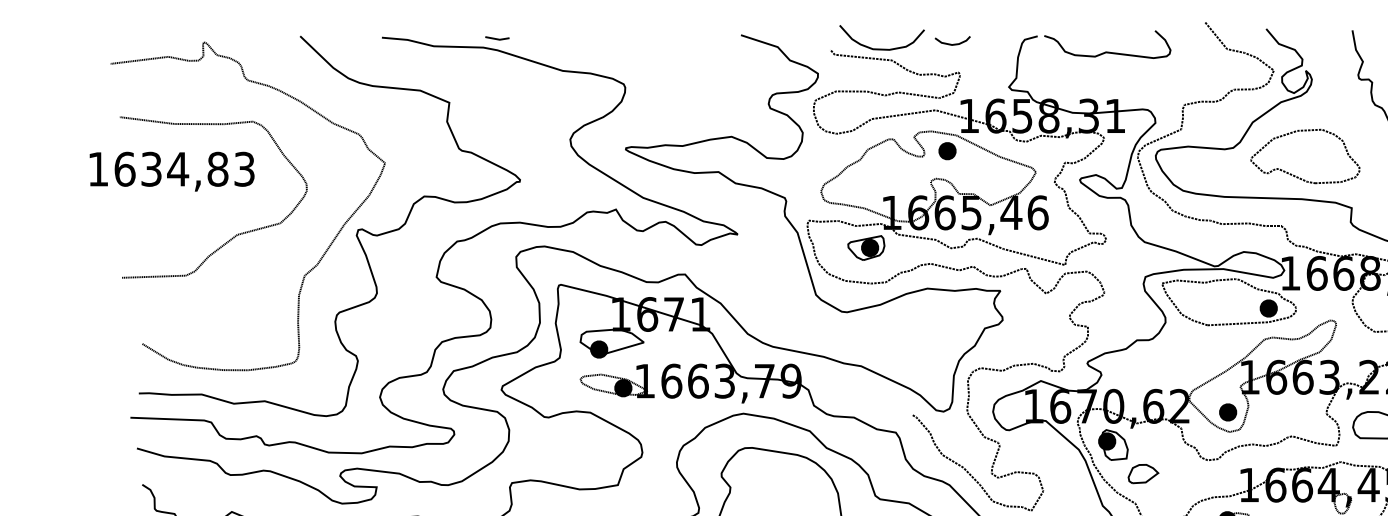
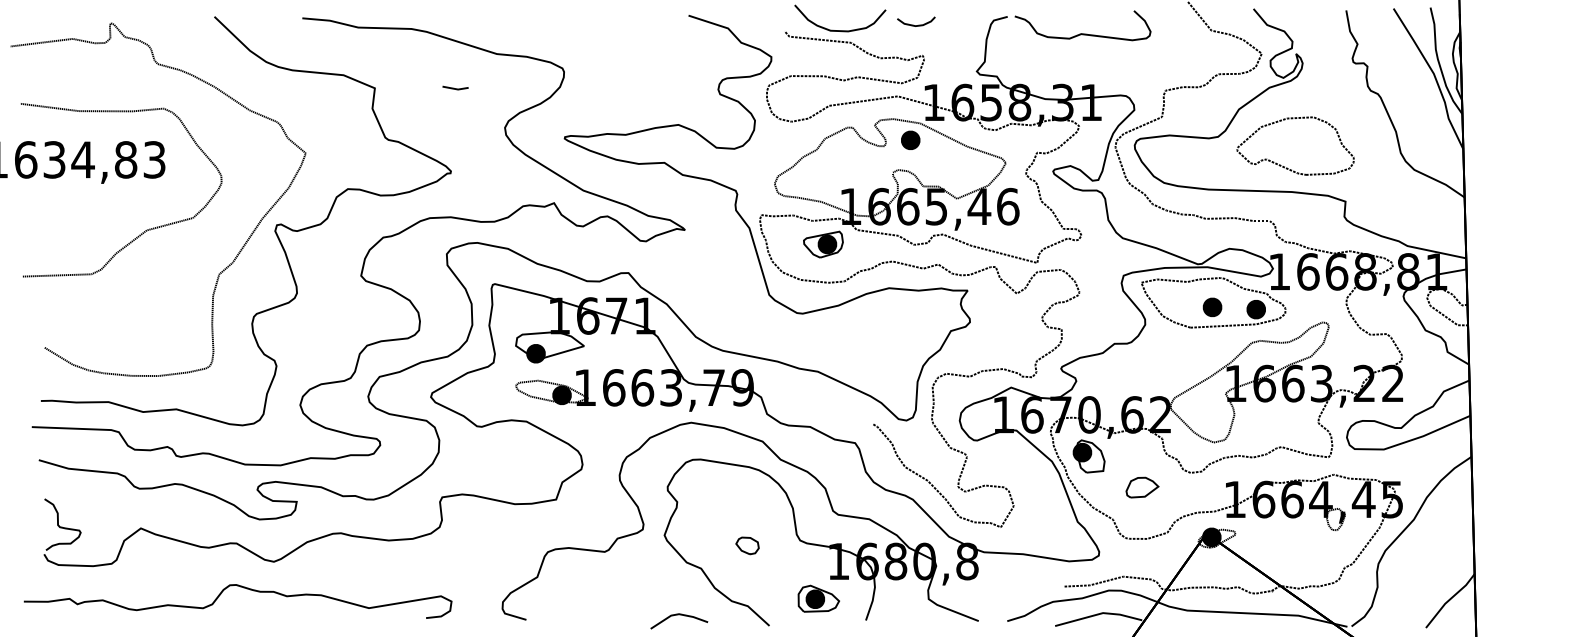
line: (497, 38) -> (455, 88), moved
part: (1228, 412) -> (1212, 307), moved
part: (1143, 473) -> (1142, 487), moved

